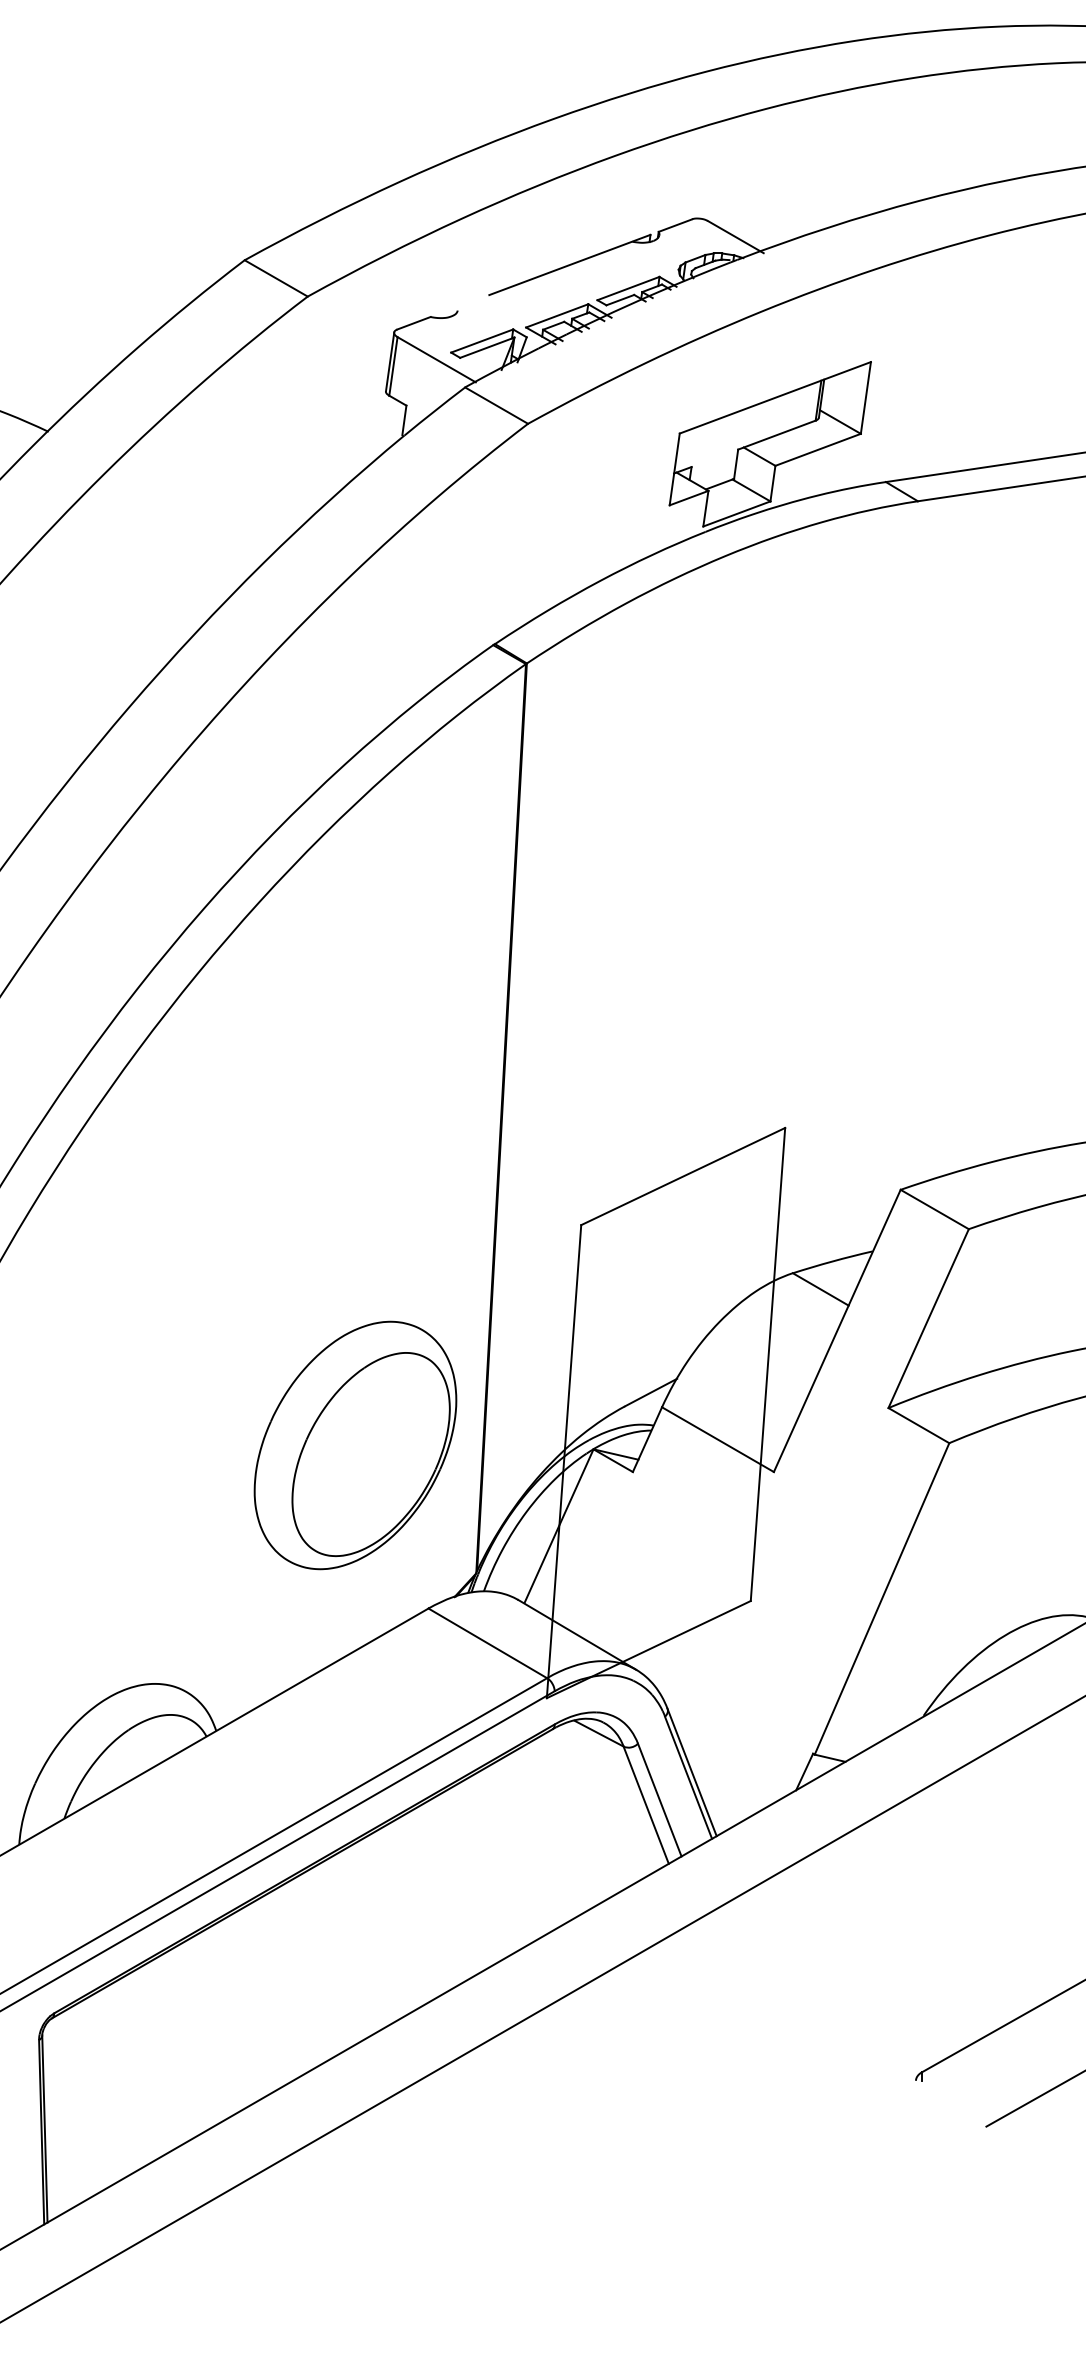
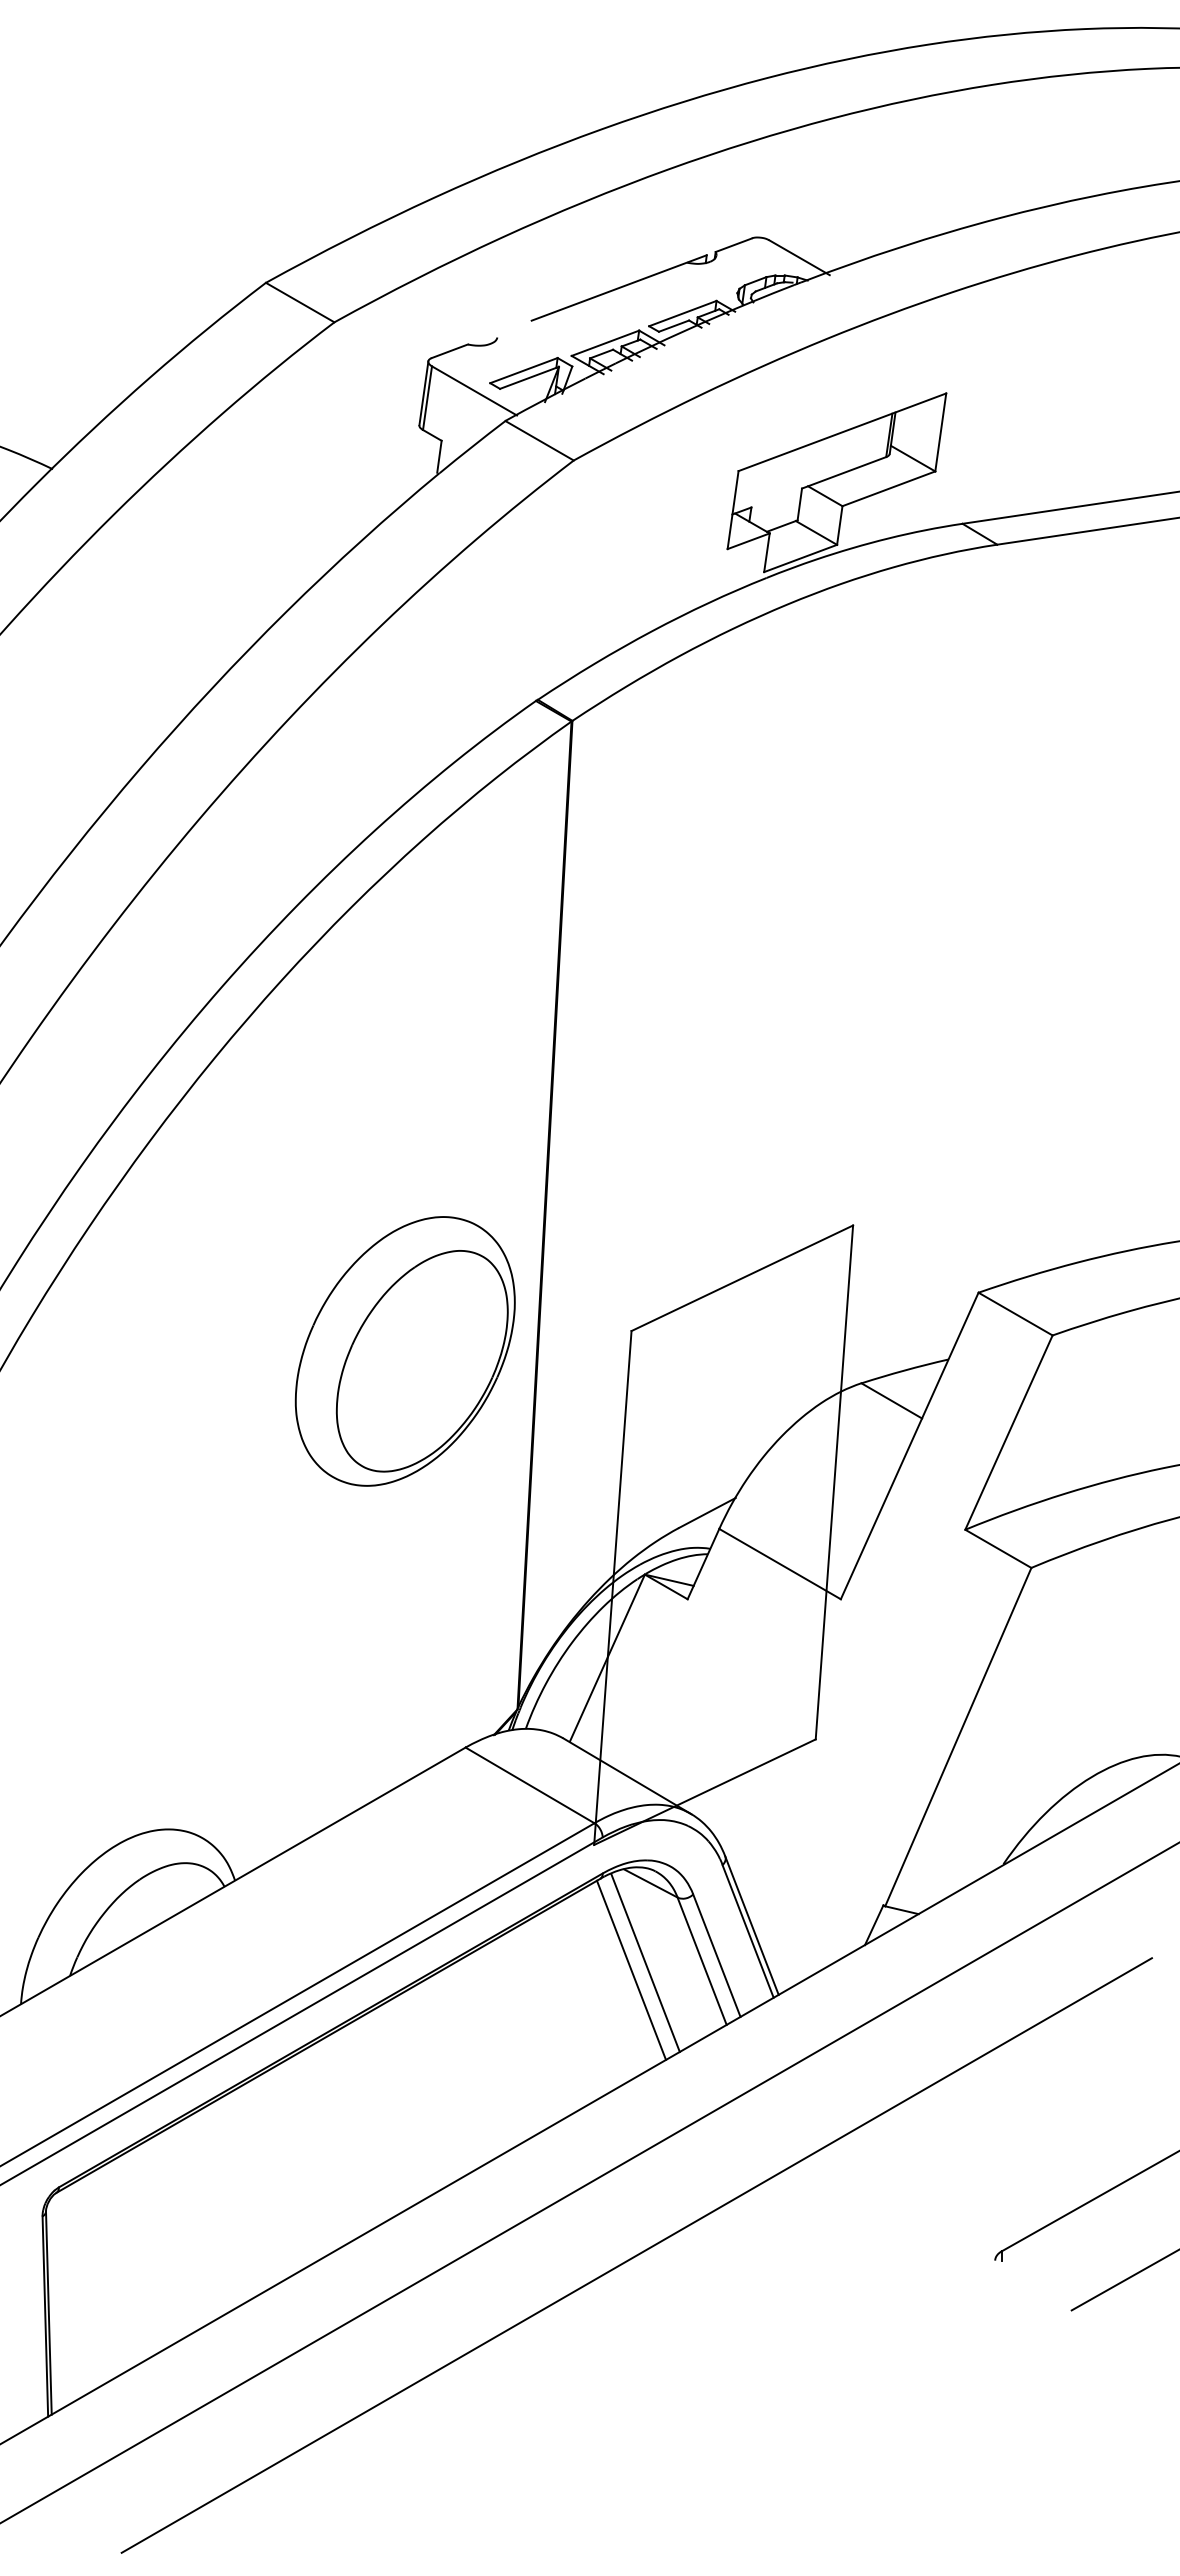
part: (354, 1445) -> (404, 1351), moved
line: (594, 1807) -> (645, 1963), added
line: (580, 1812) -> (630, 1969), added
line: (585, 2076) -> (636, 2255), added

